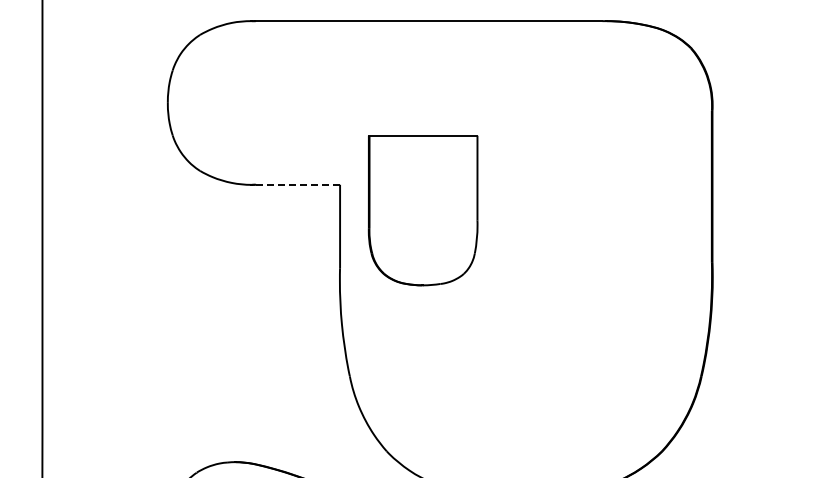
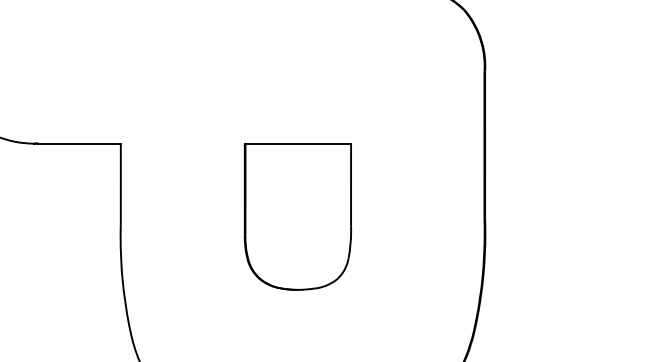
line: (297, 184) -> (79, 143), dashed -> solid
part: (422, 210) -> (297, 216), moved

